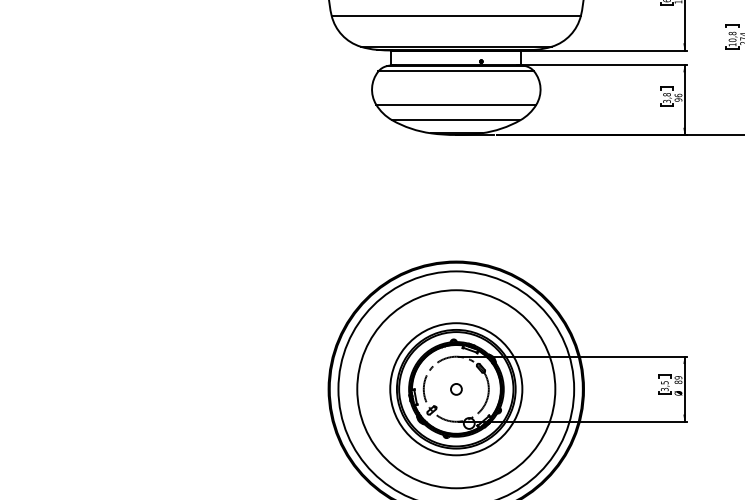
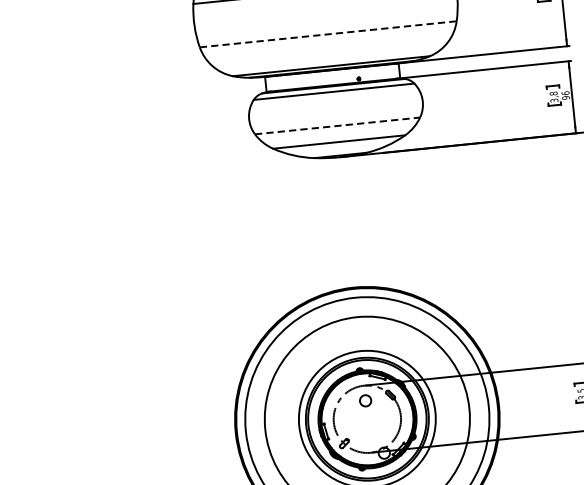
line: (456, 15) -> (328, 34), solid -> dashed
line: (456, 104) -> (337, 125), solid -> dashed
circle: (456, 389) -> (365, 400), moved

